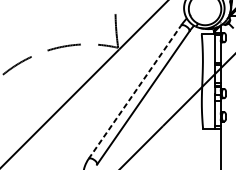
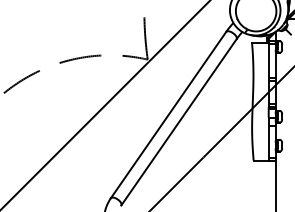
line: (134, 91) -> (168, 114), dashed -> solid

